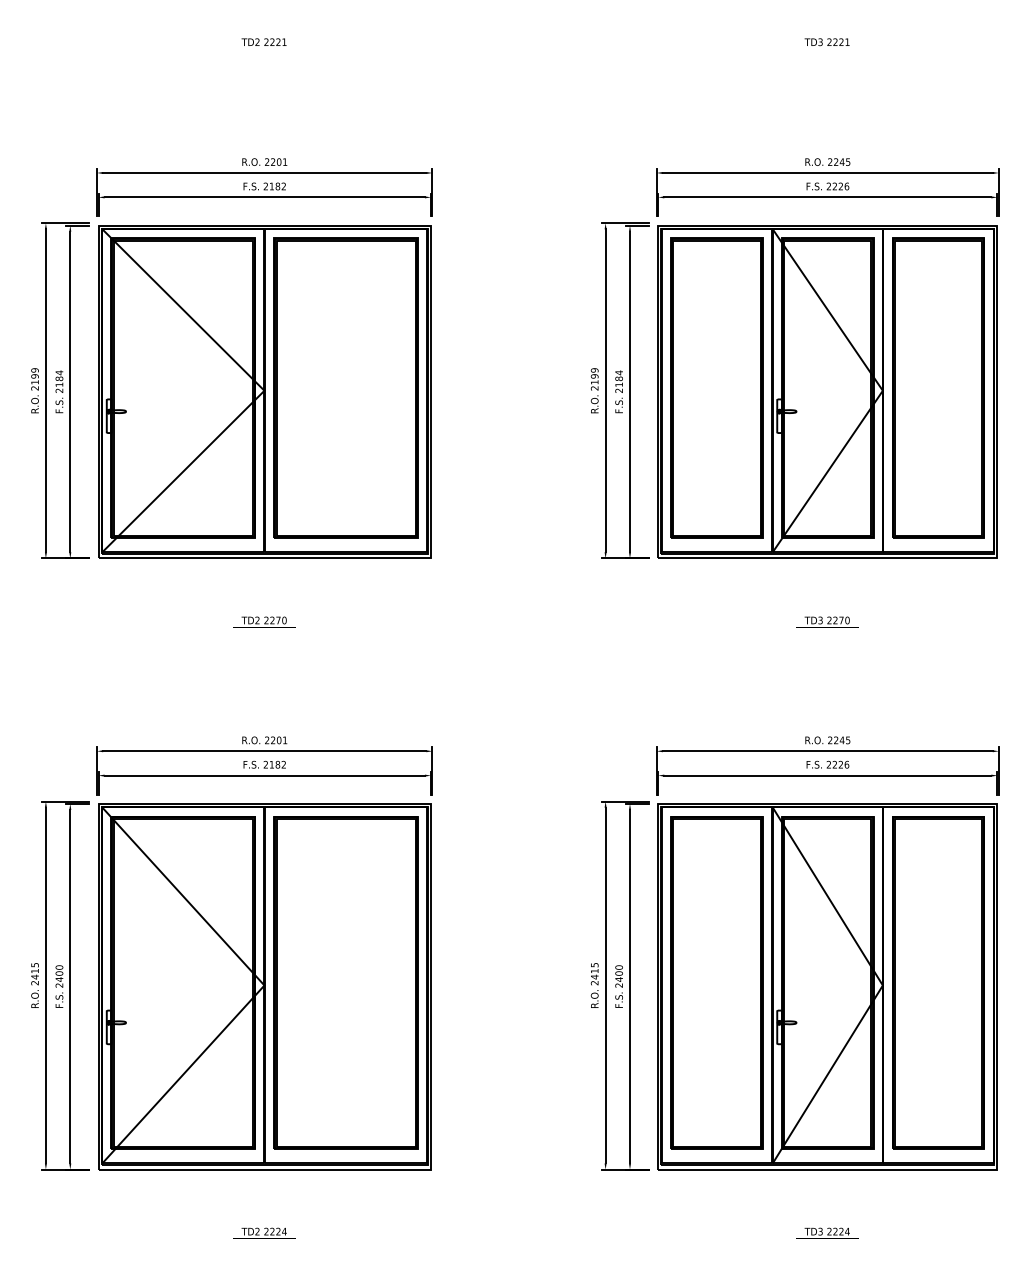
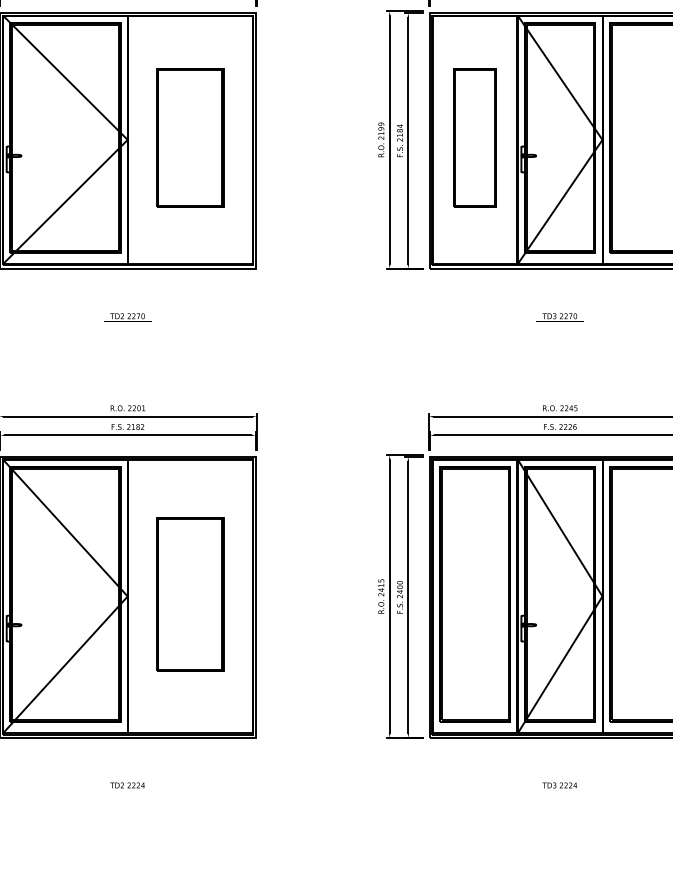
part: (345, 387) -> (189, 137), size x0.6
part: (716, 387) -> (474, 137), size x0.6
part: (345, 982) -> (189, 594), size x0.6

